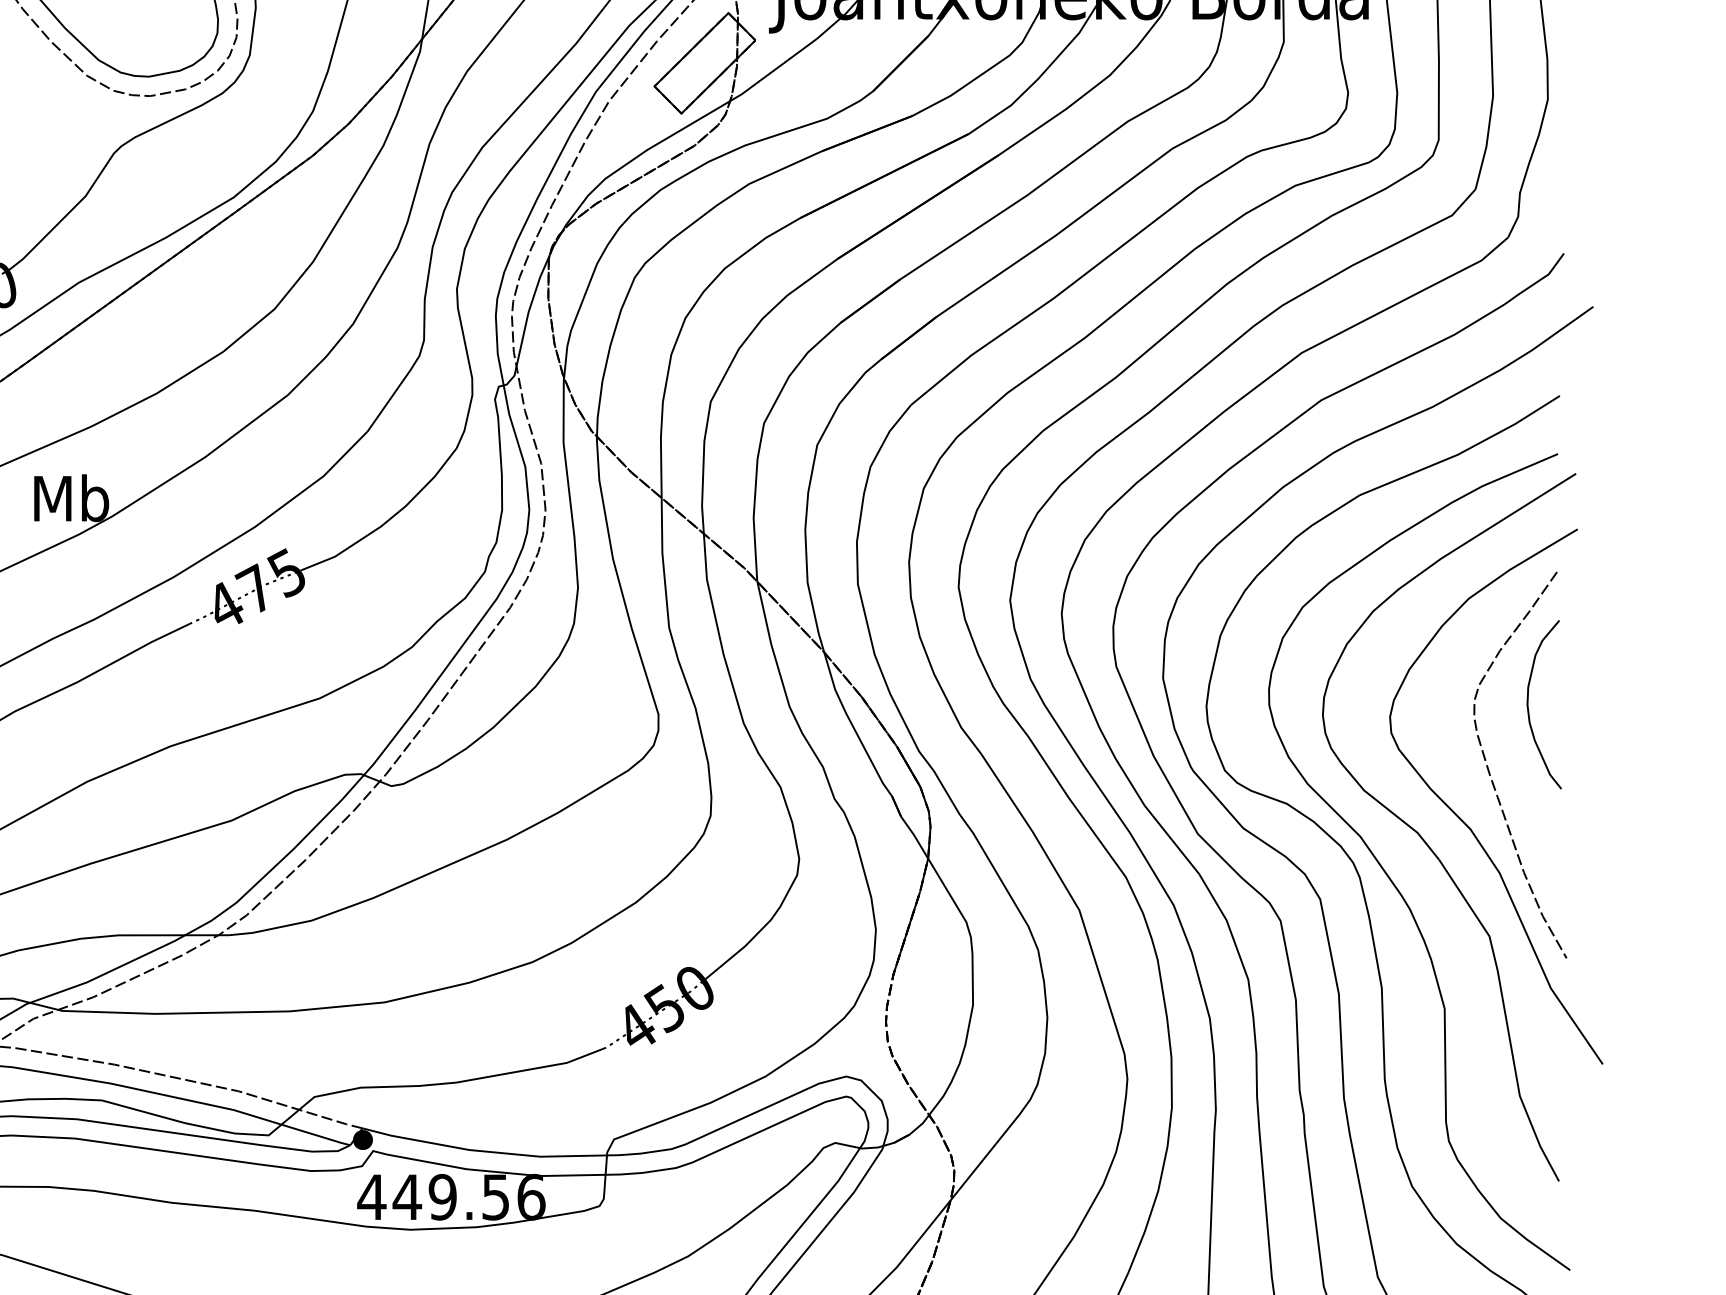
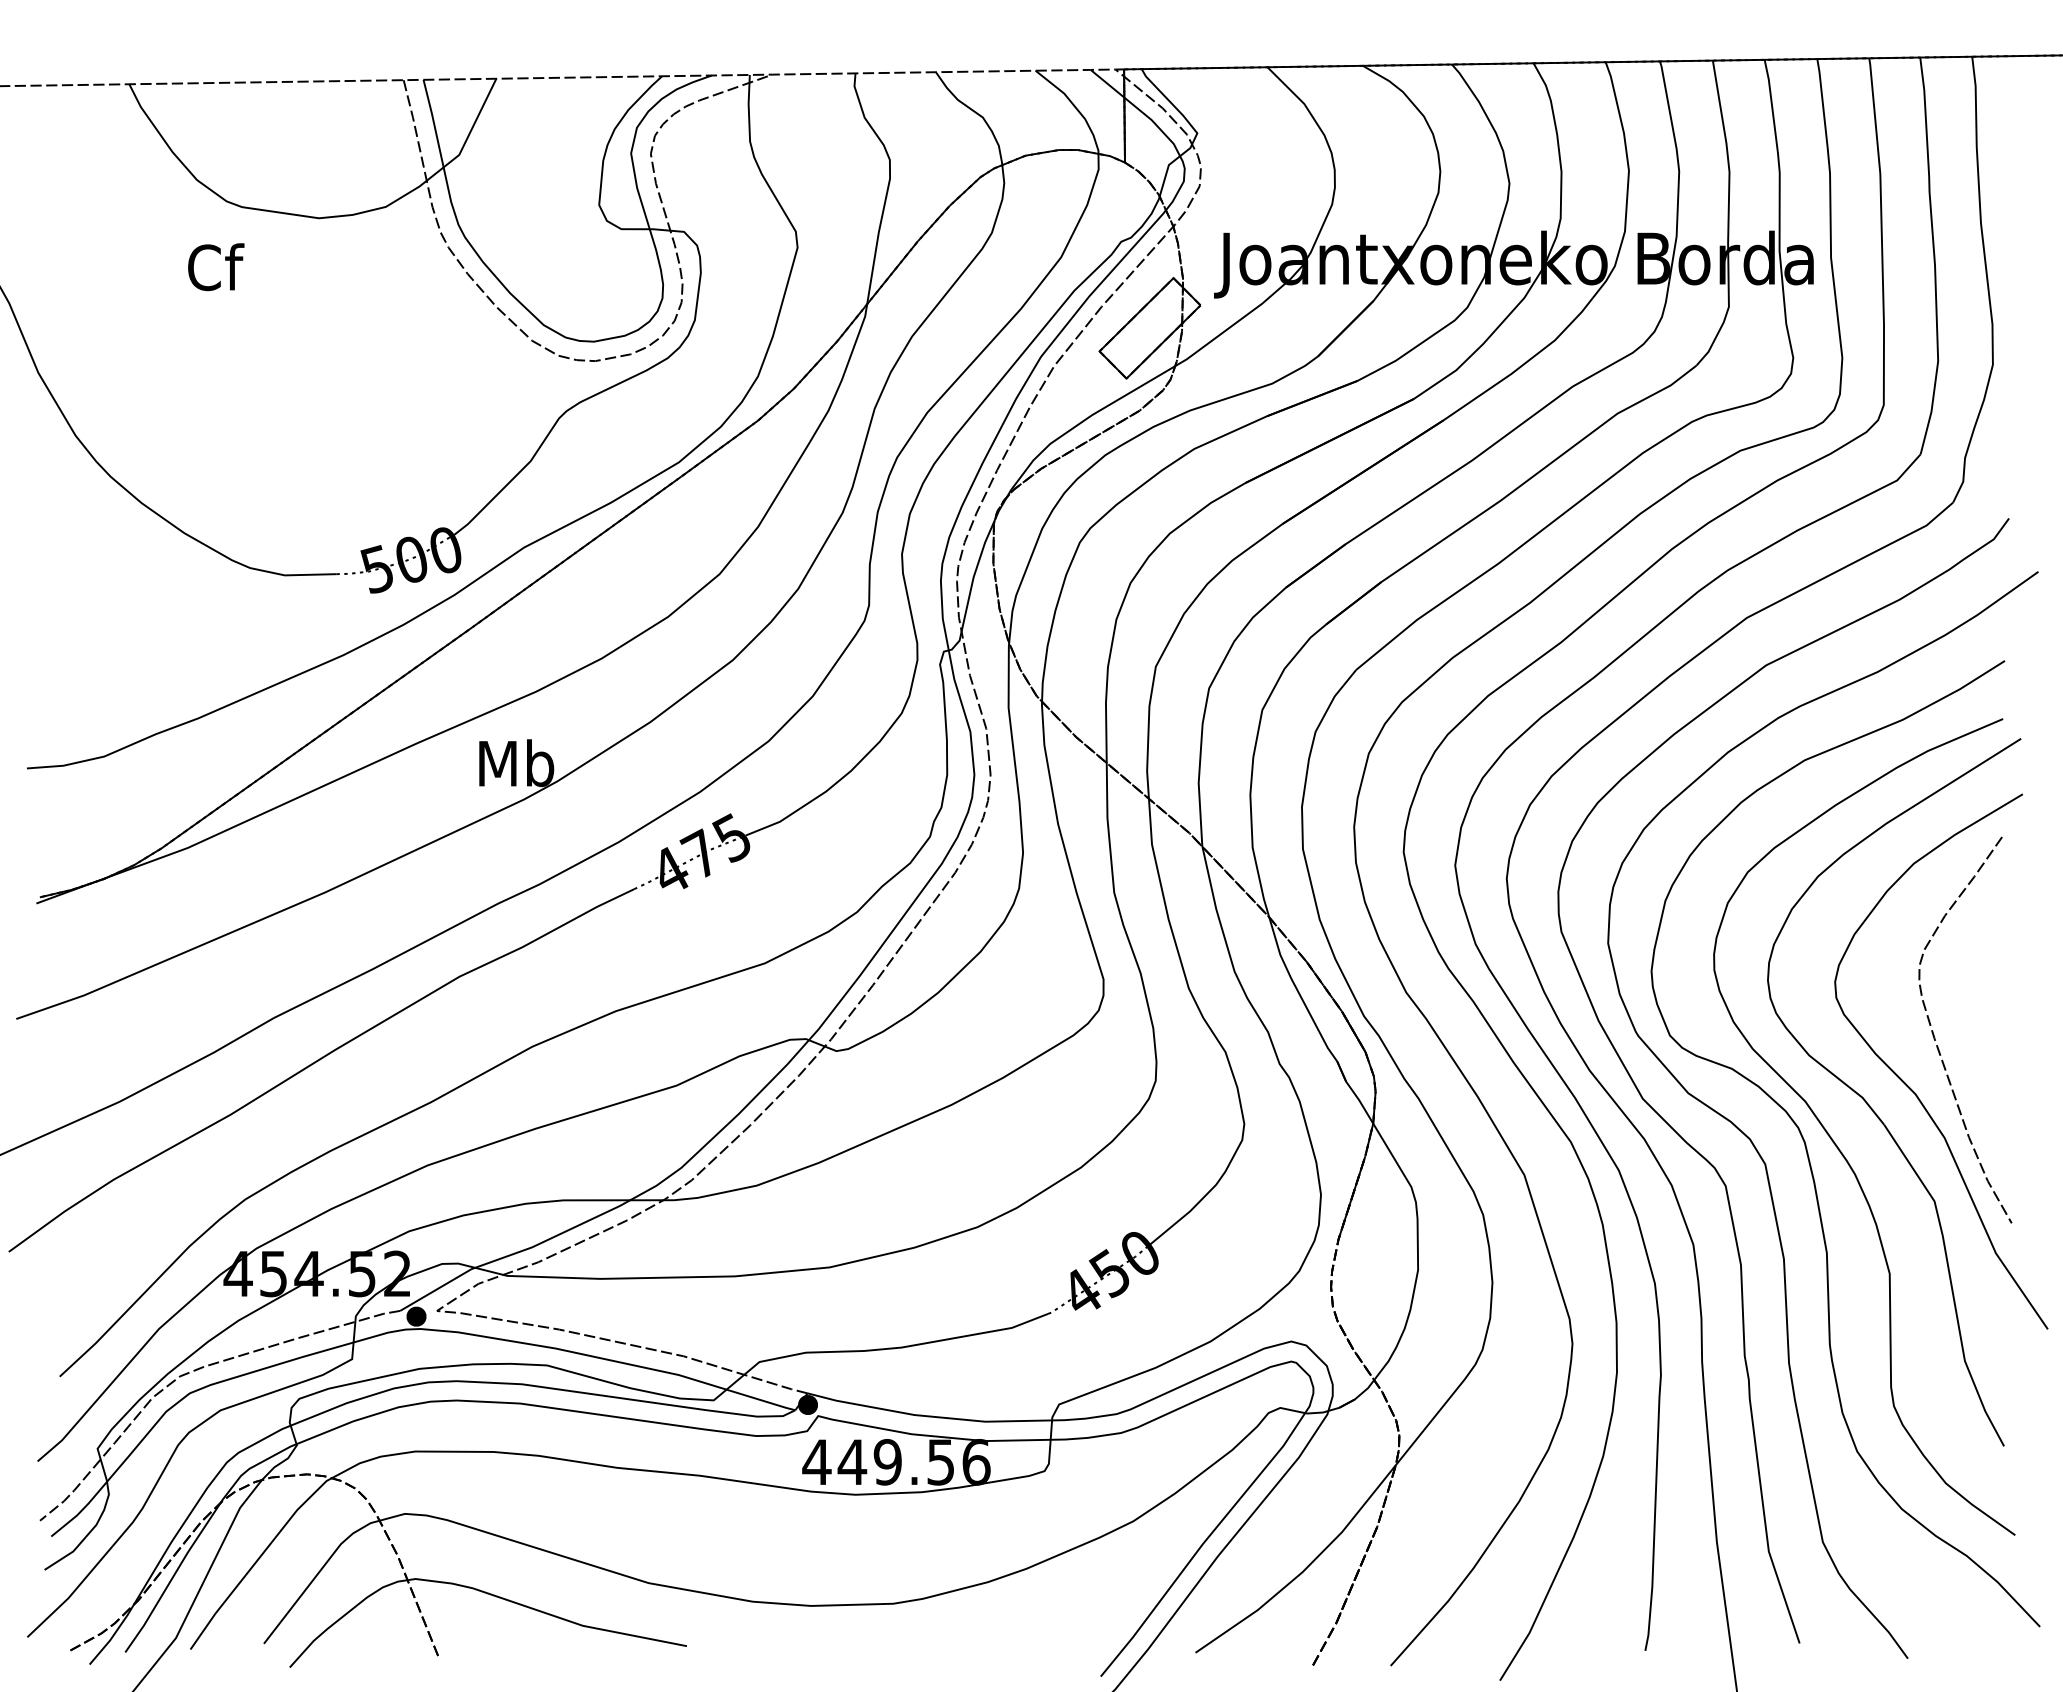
curve: (1528, 704) -> (1973, 969), removed

